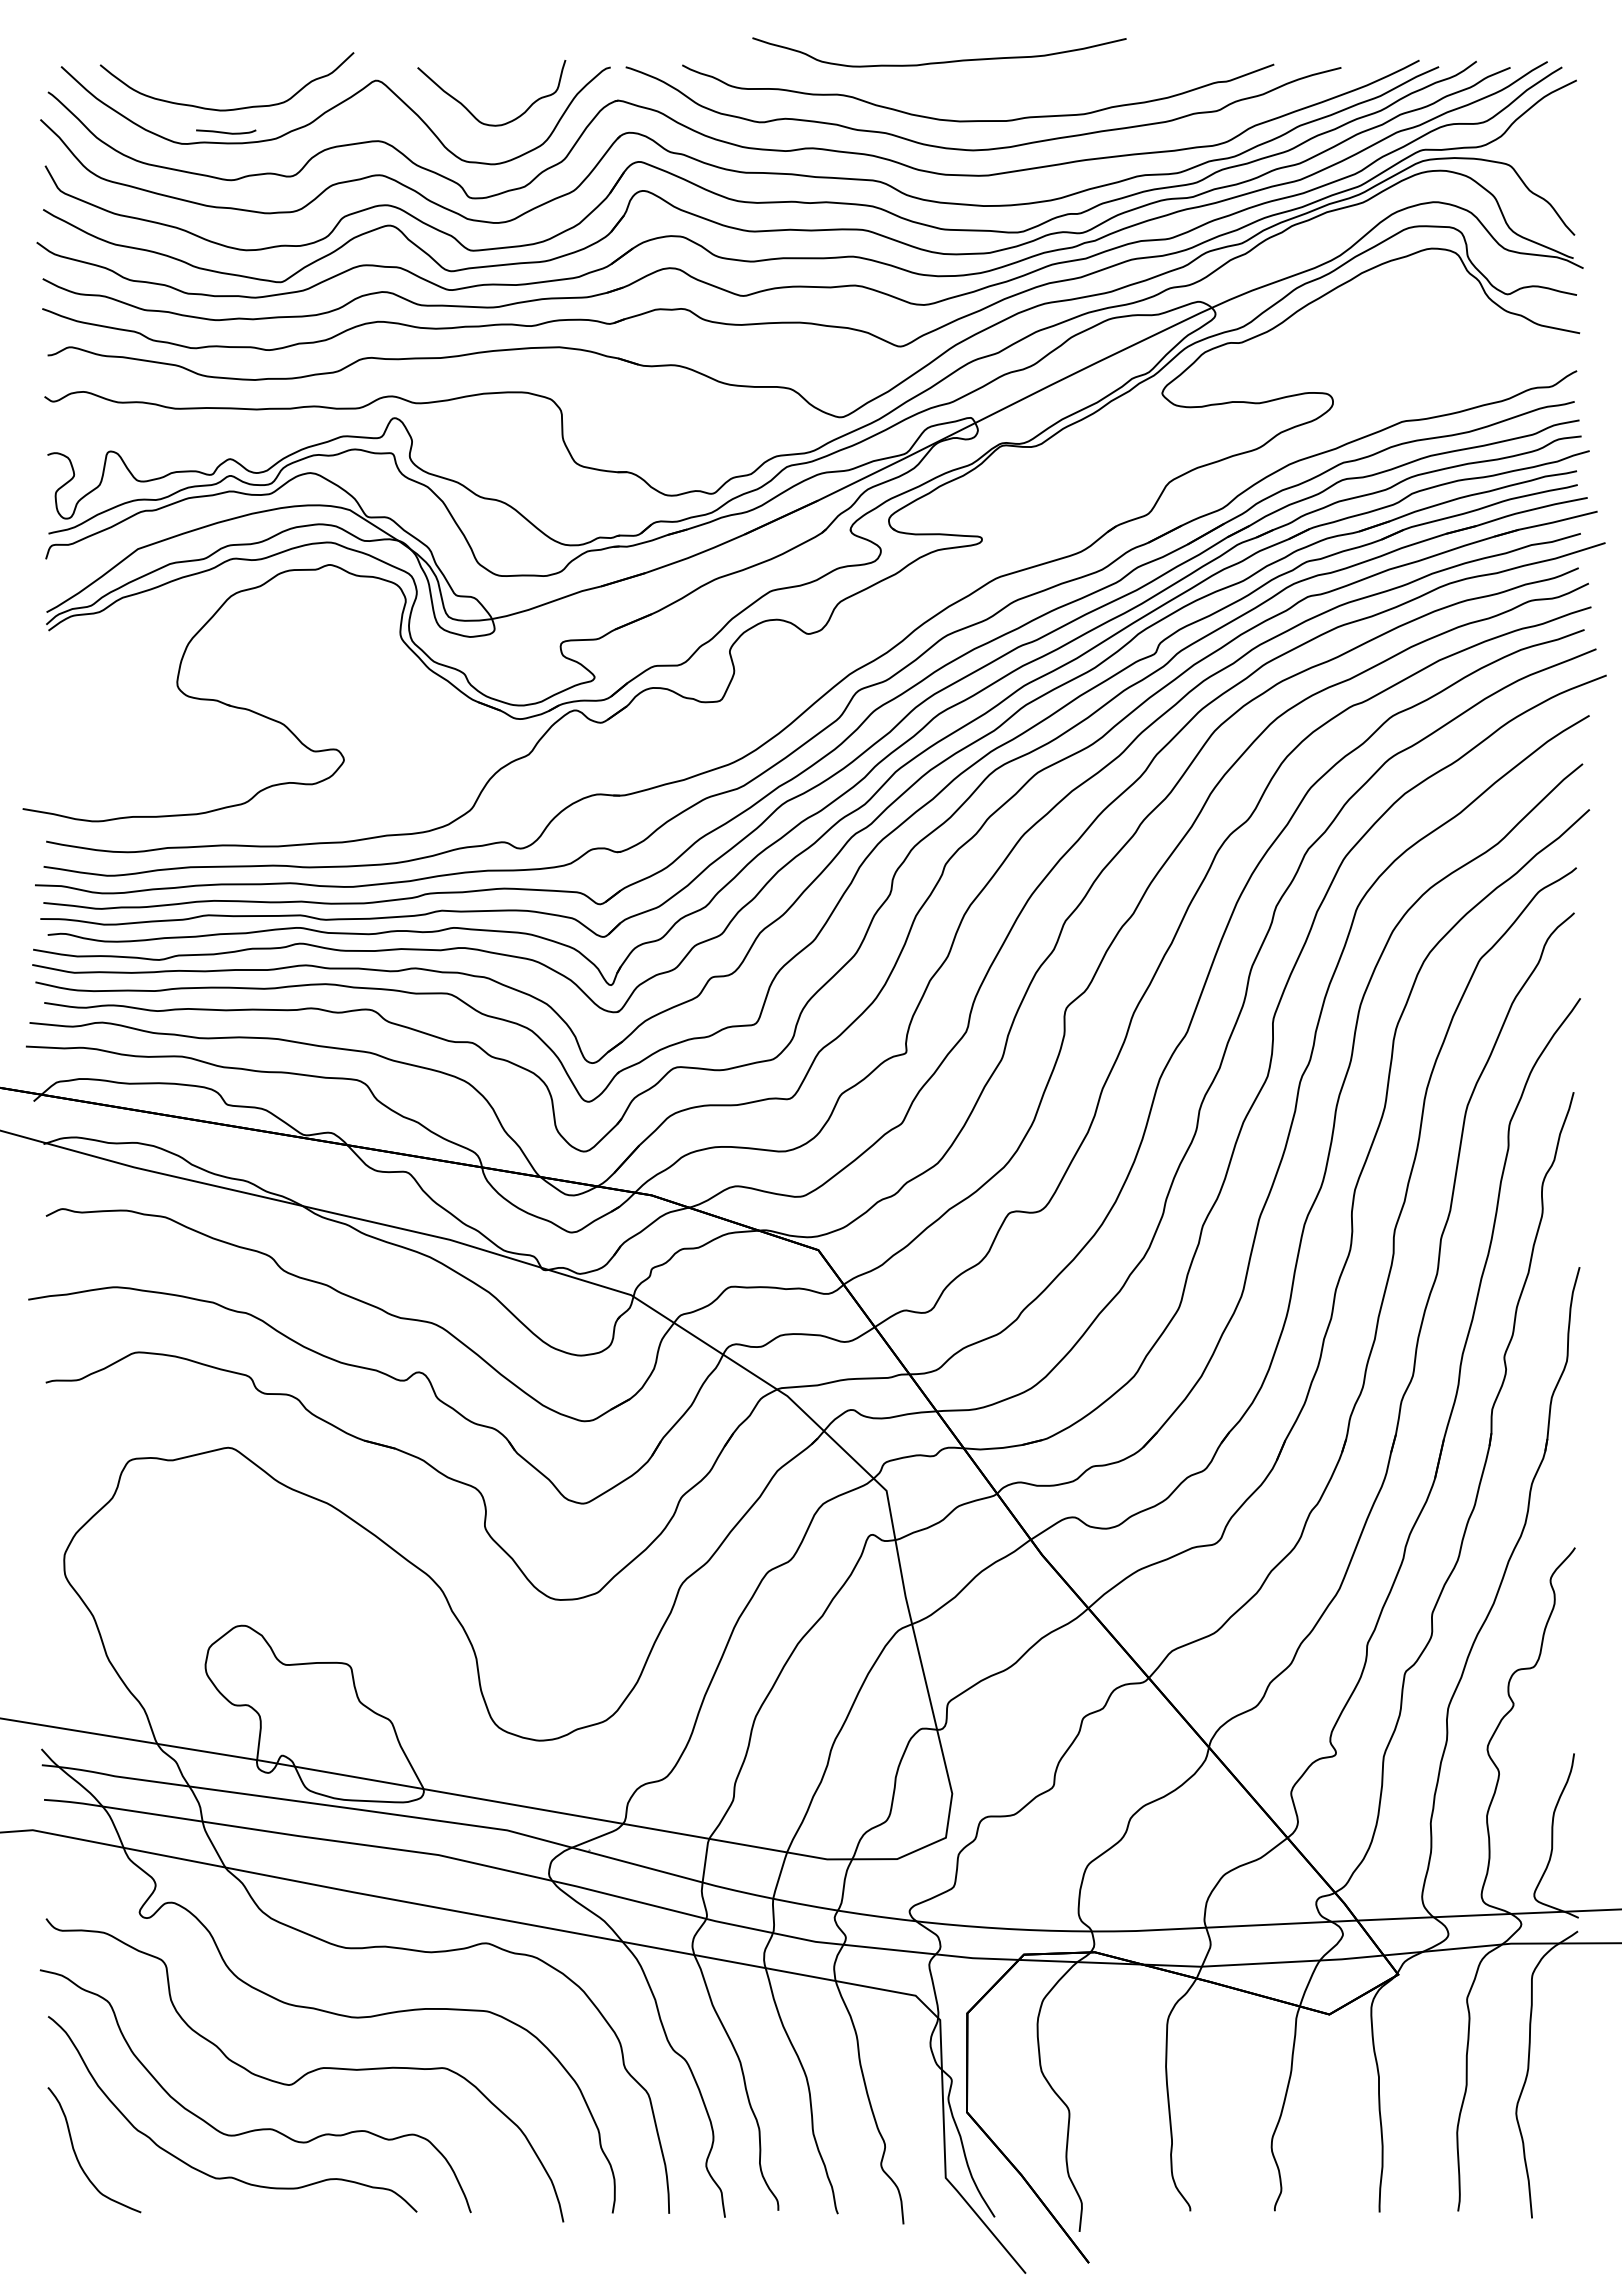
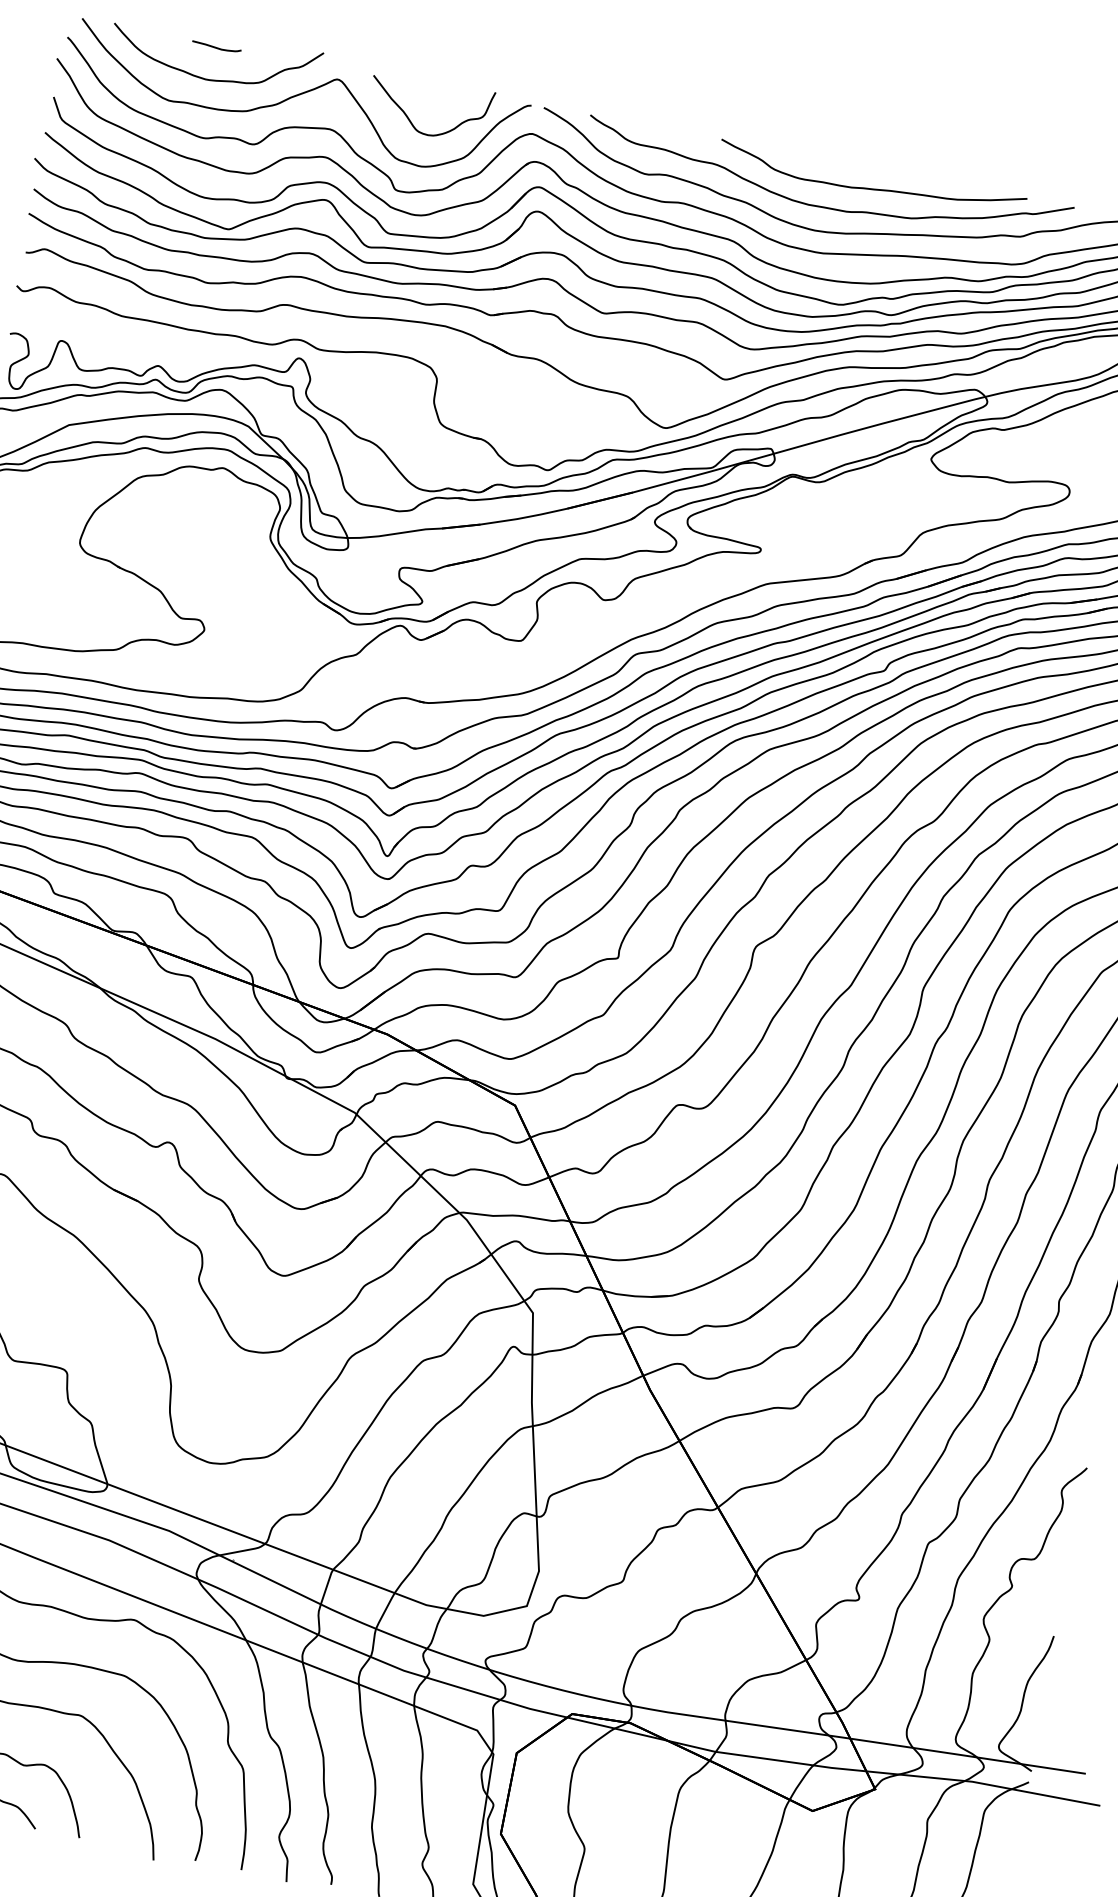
curve: (940, 61) -> (871, 188), moved
curve: (226, 132) -> (216, 47), moved

